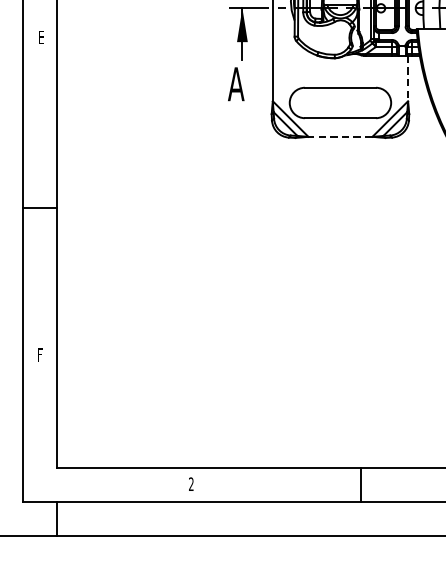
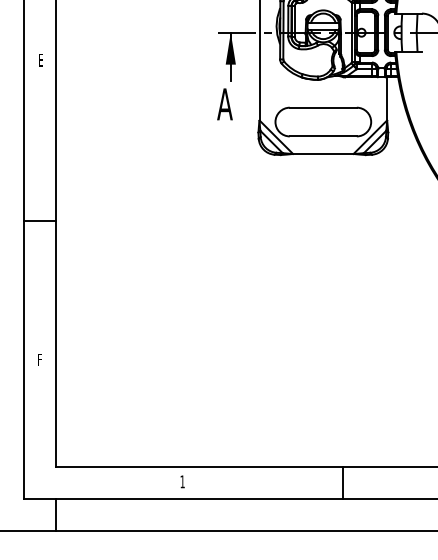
line: (408, 78) -> (387, 98), dashed -> solid
line: (339, 136) -> (322, 153), dashed -> solid
text: (191, 483) -> (182, 481), 2 -> 1

